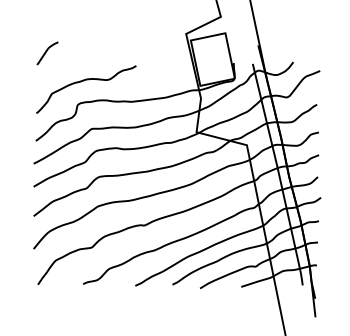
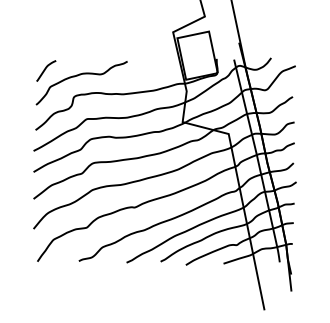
curve: (47, 51) -> (46, 69), moved

